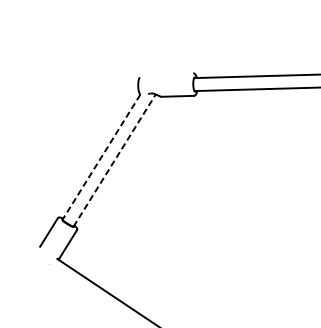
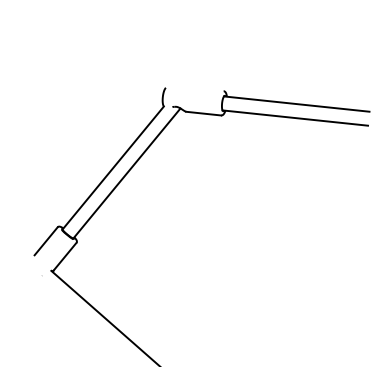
line: (101, 157) -> (113, 168), dashed -> solid
line: (115, 160) -> (127, 173), dashed -> solid

